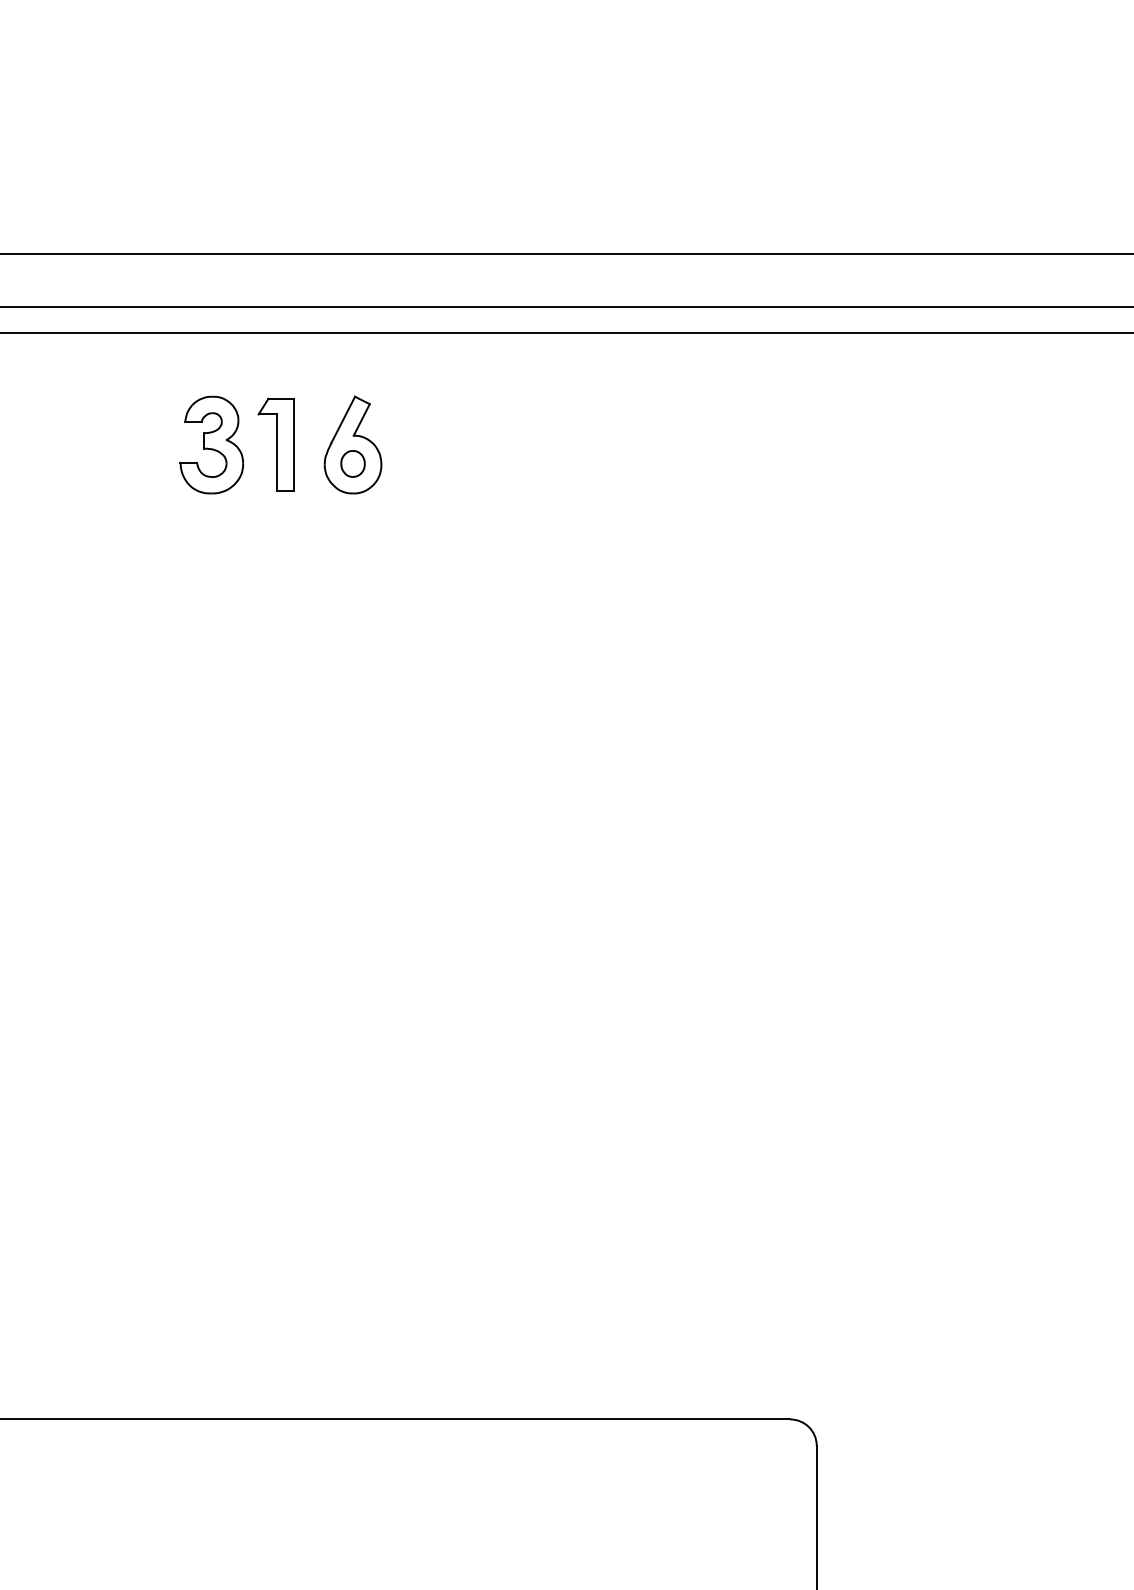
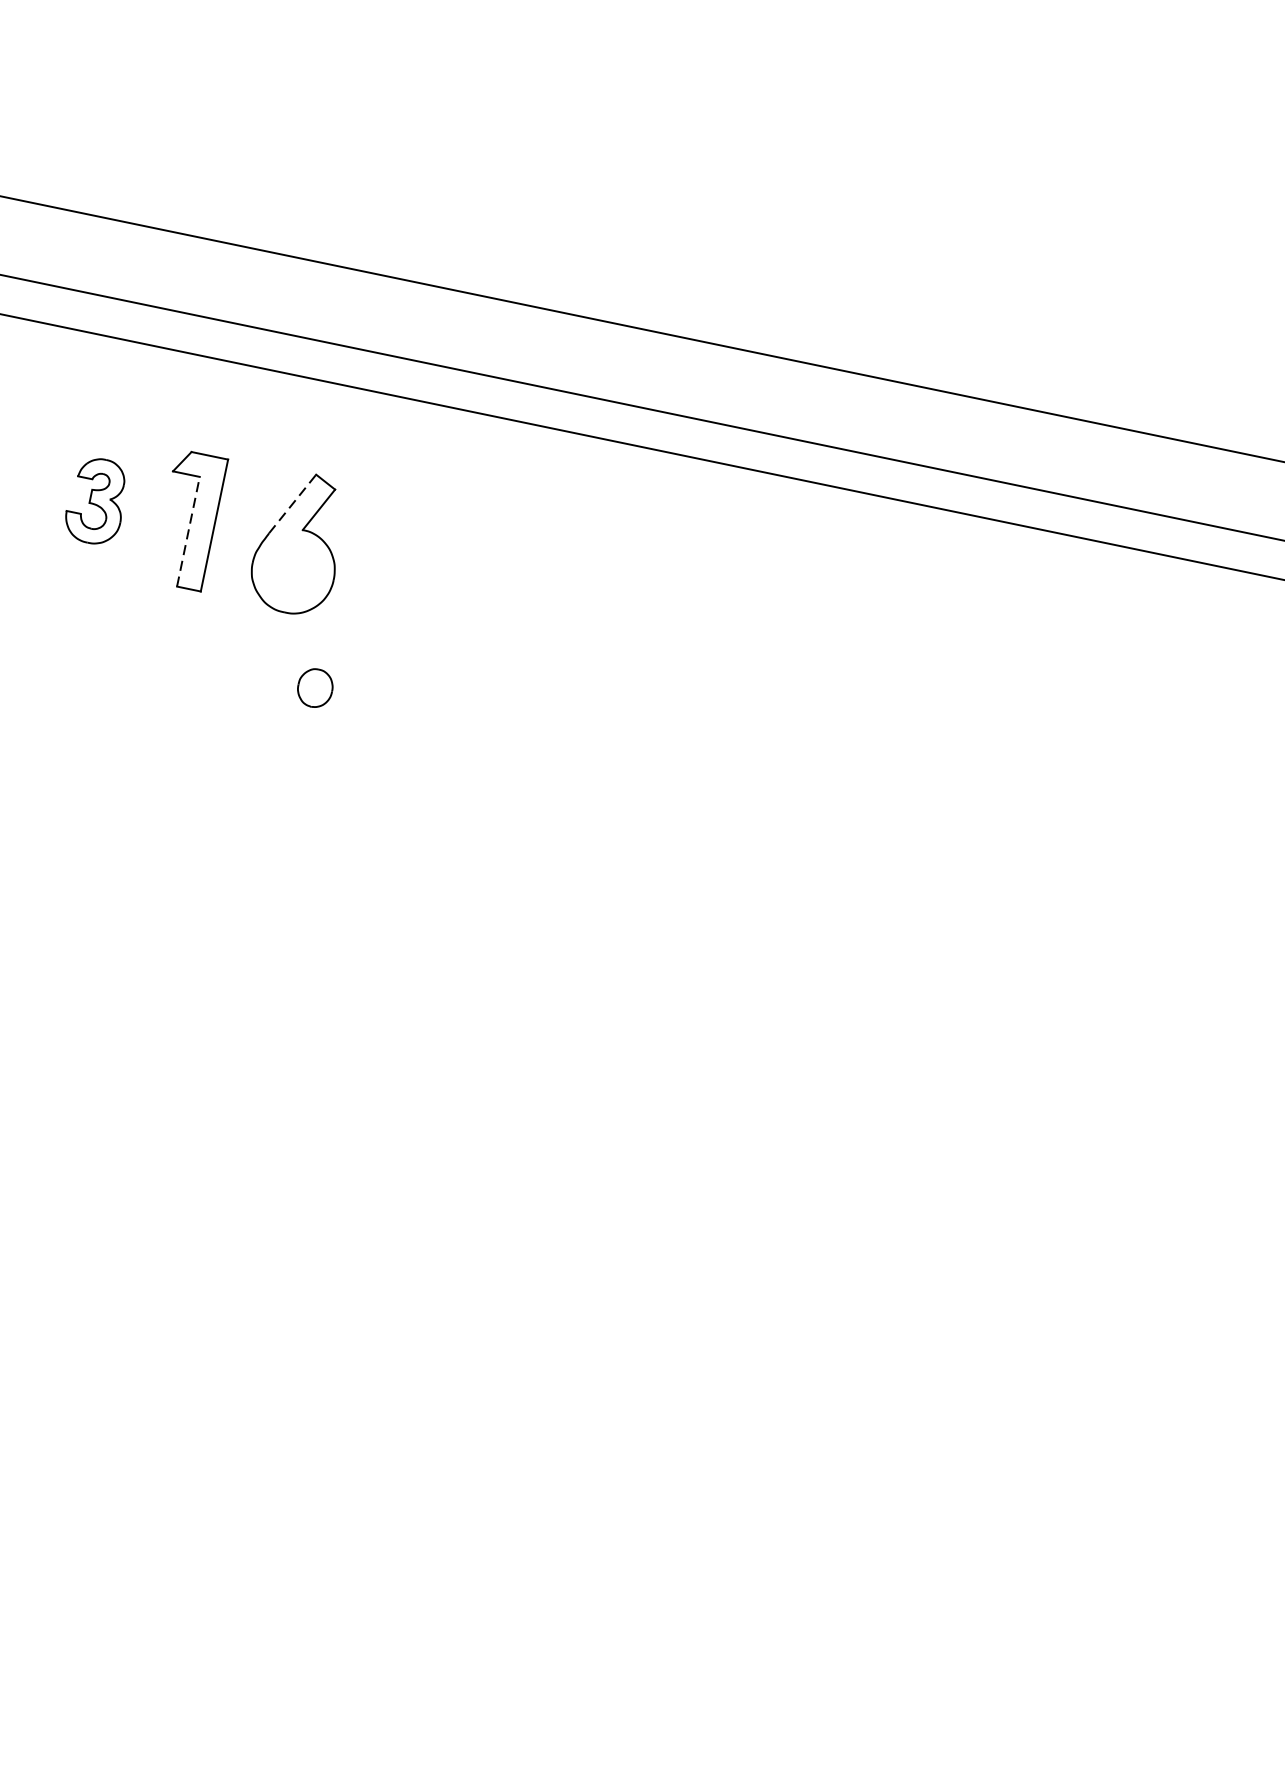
line: (343, 419) -> (292, 503), solid -> dashed
part: (211, 444) -> (96, 500), size x0.6
line: (277, 452) -> (188, 531), solid -> dashed
part: (352, 463) -> (314, 687), moved

